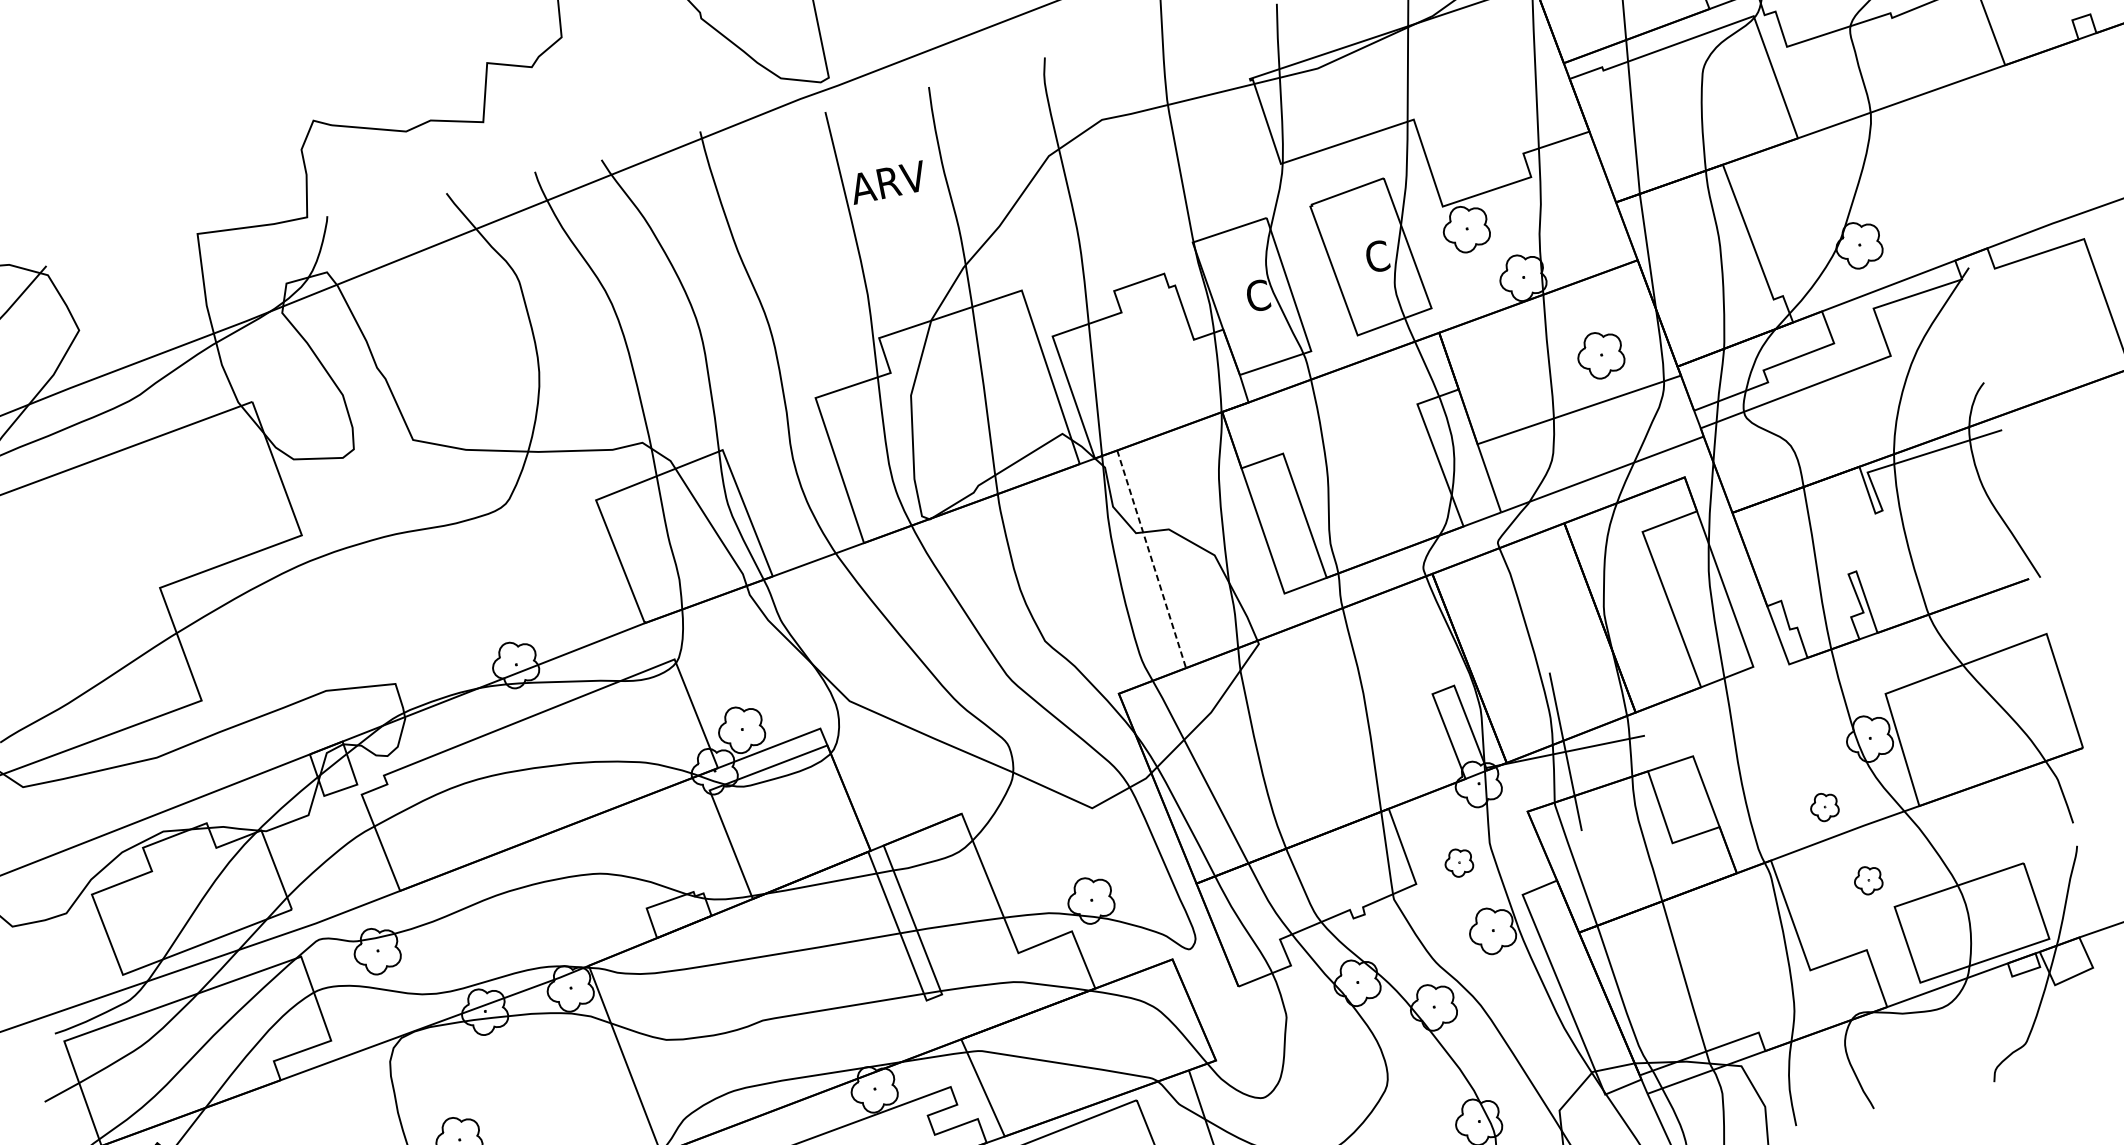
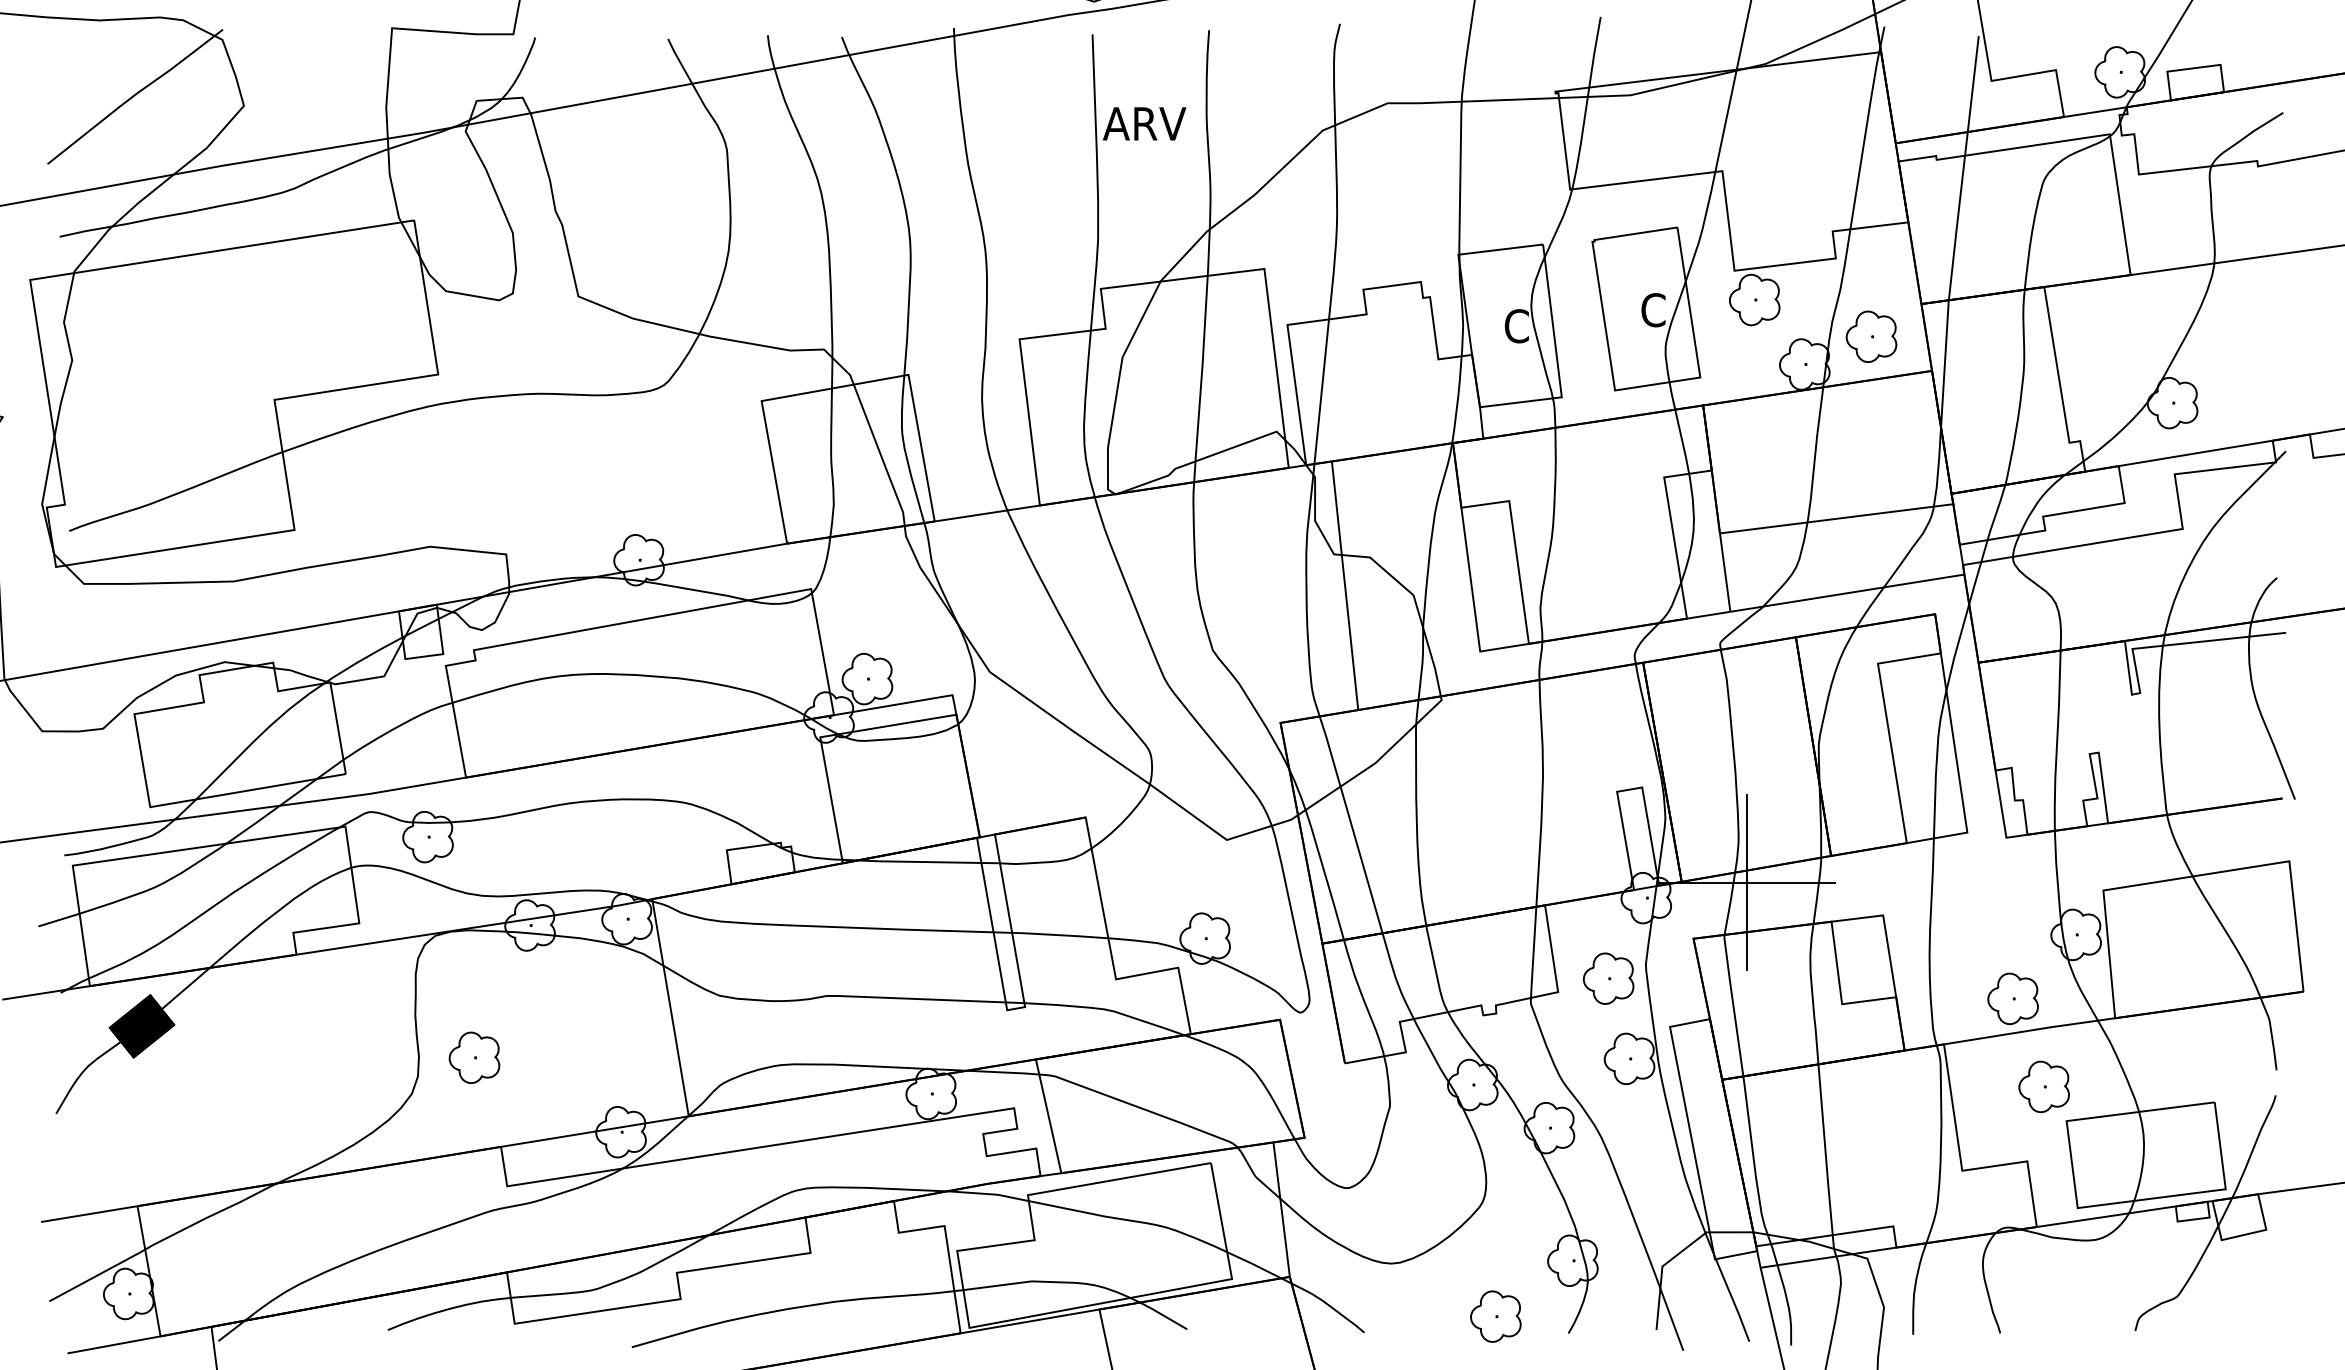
part: (1600, 354) -> (1871, 336), moved
line: (1152, 558) -> (1345, 585), dashed -> solid
part: (1823, 807) -> (2012, 998), size x1.67
part: (1458, 862) -> (1608, 978), size x1.67
part: (1867, 880) -> (2043, 1086), size x1.67

